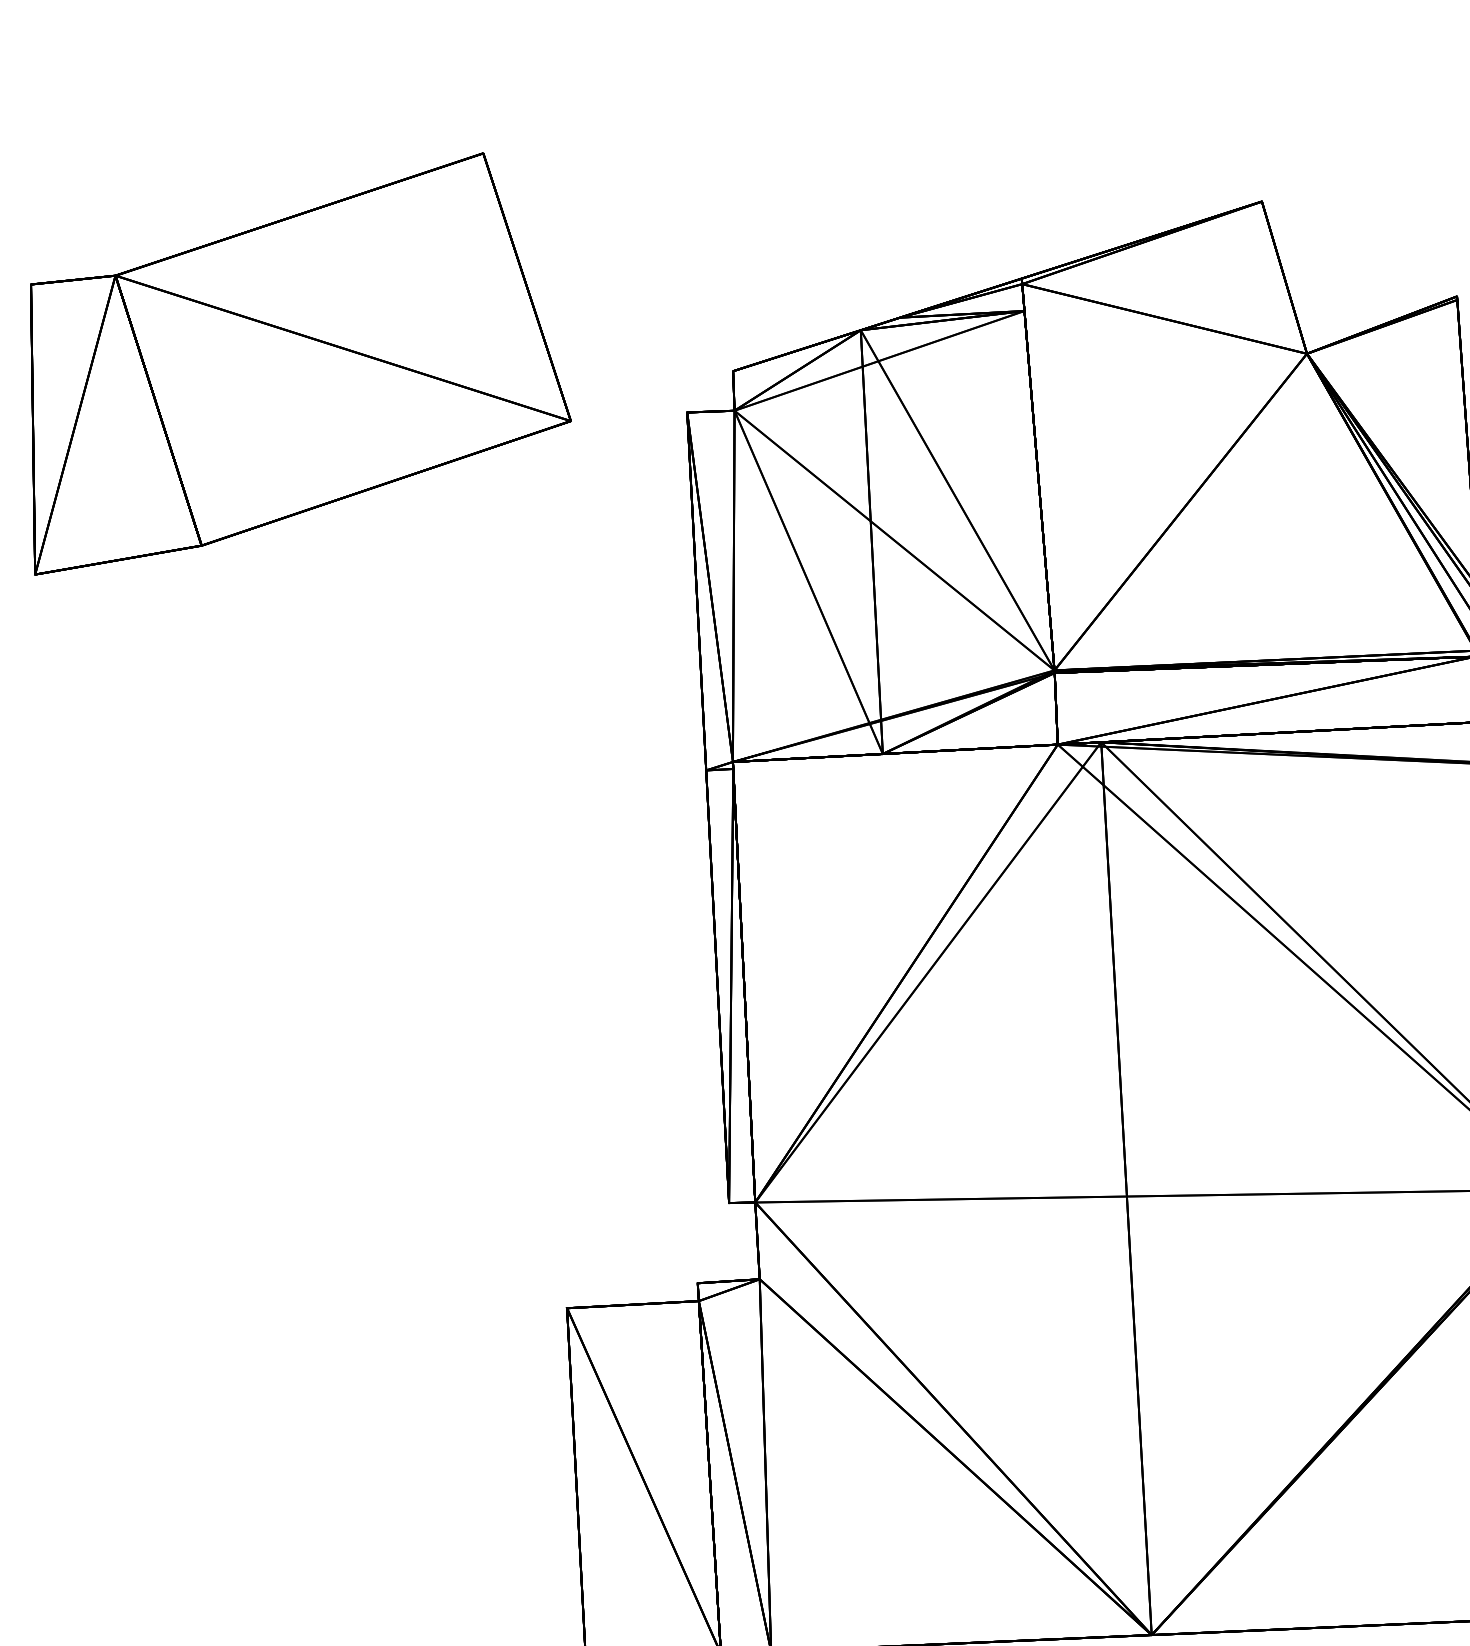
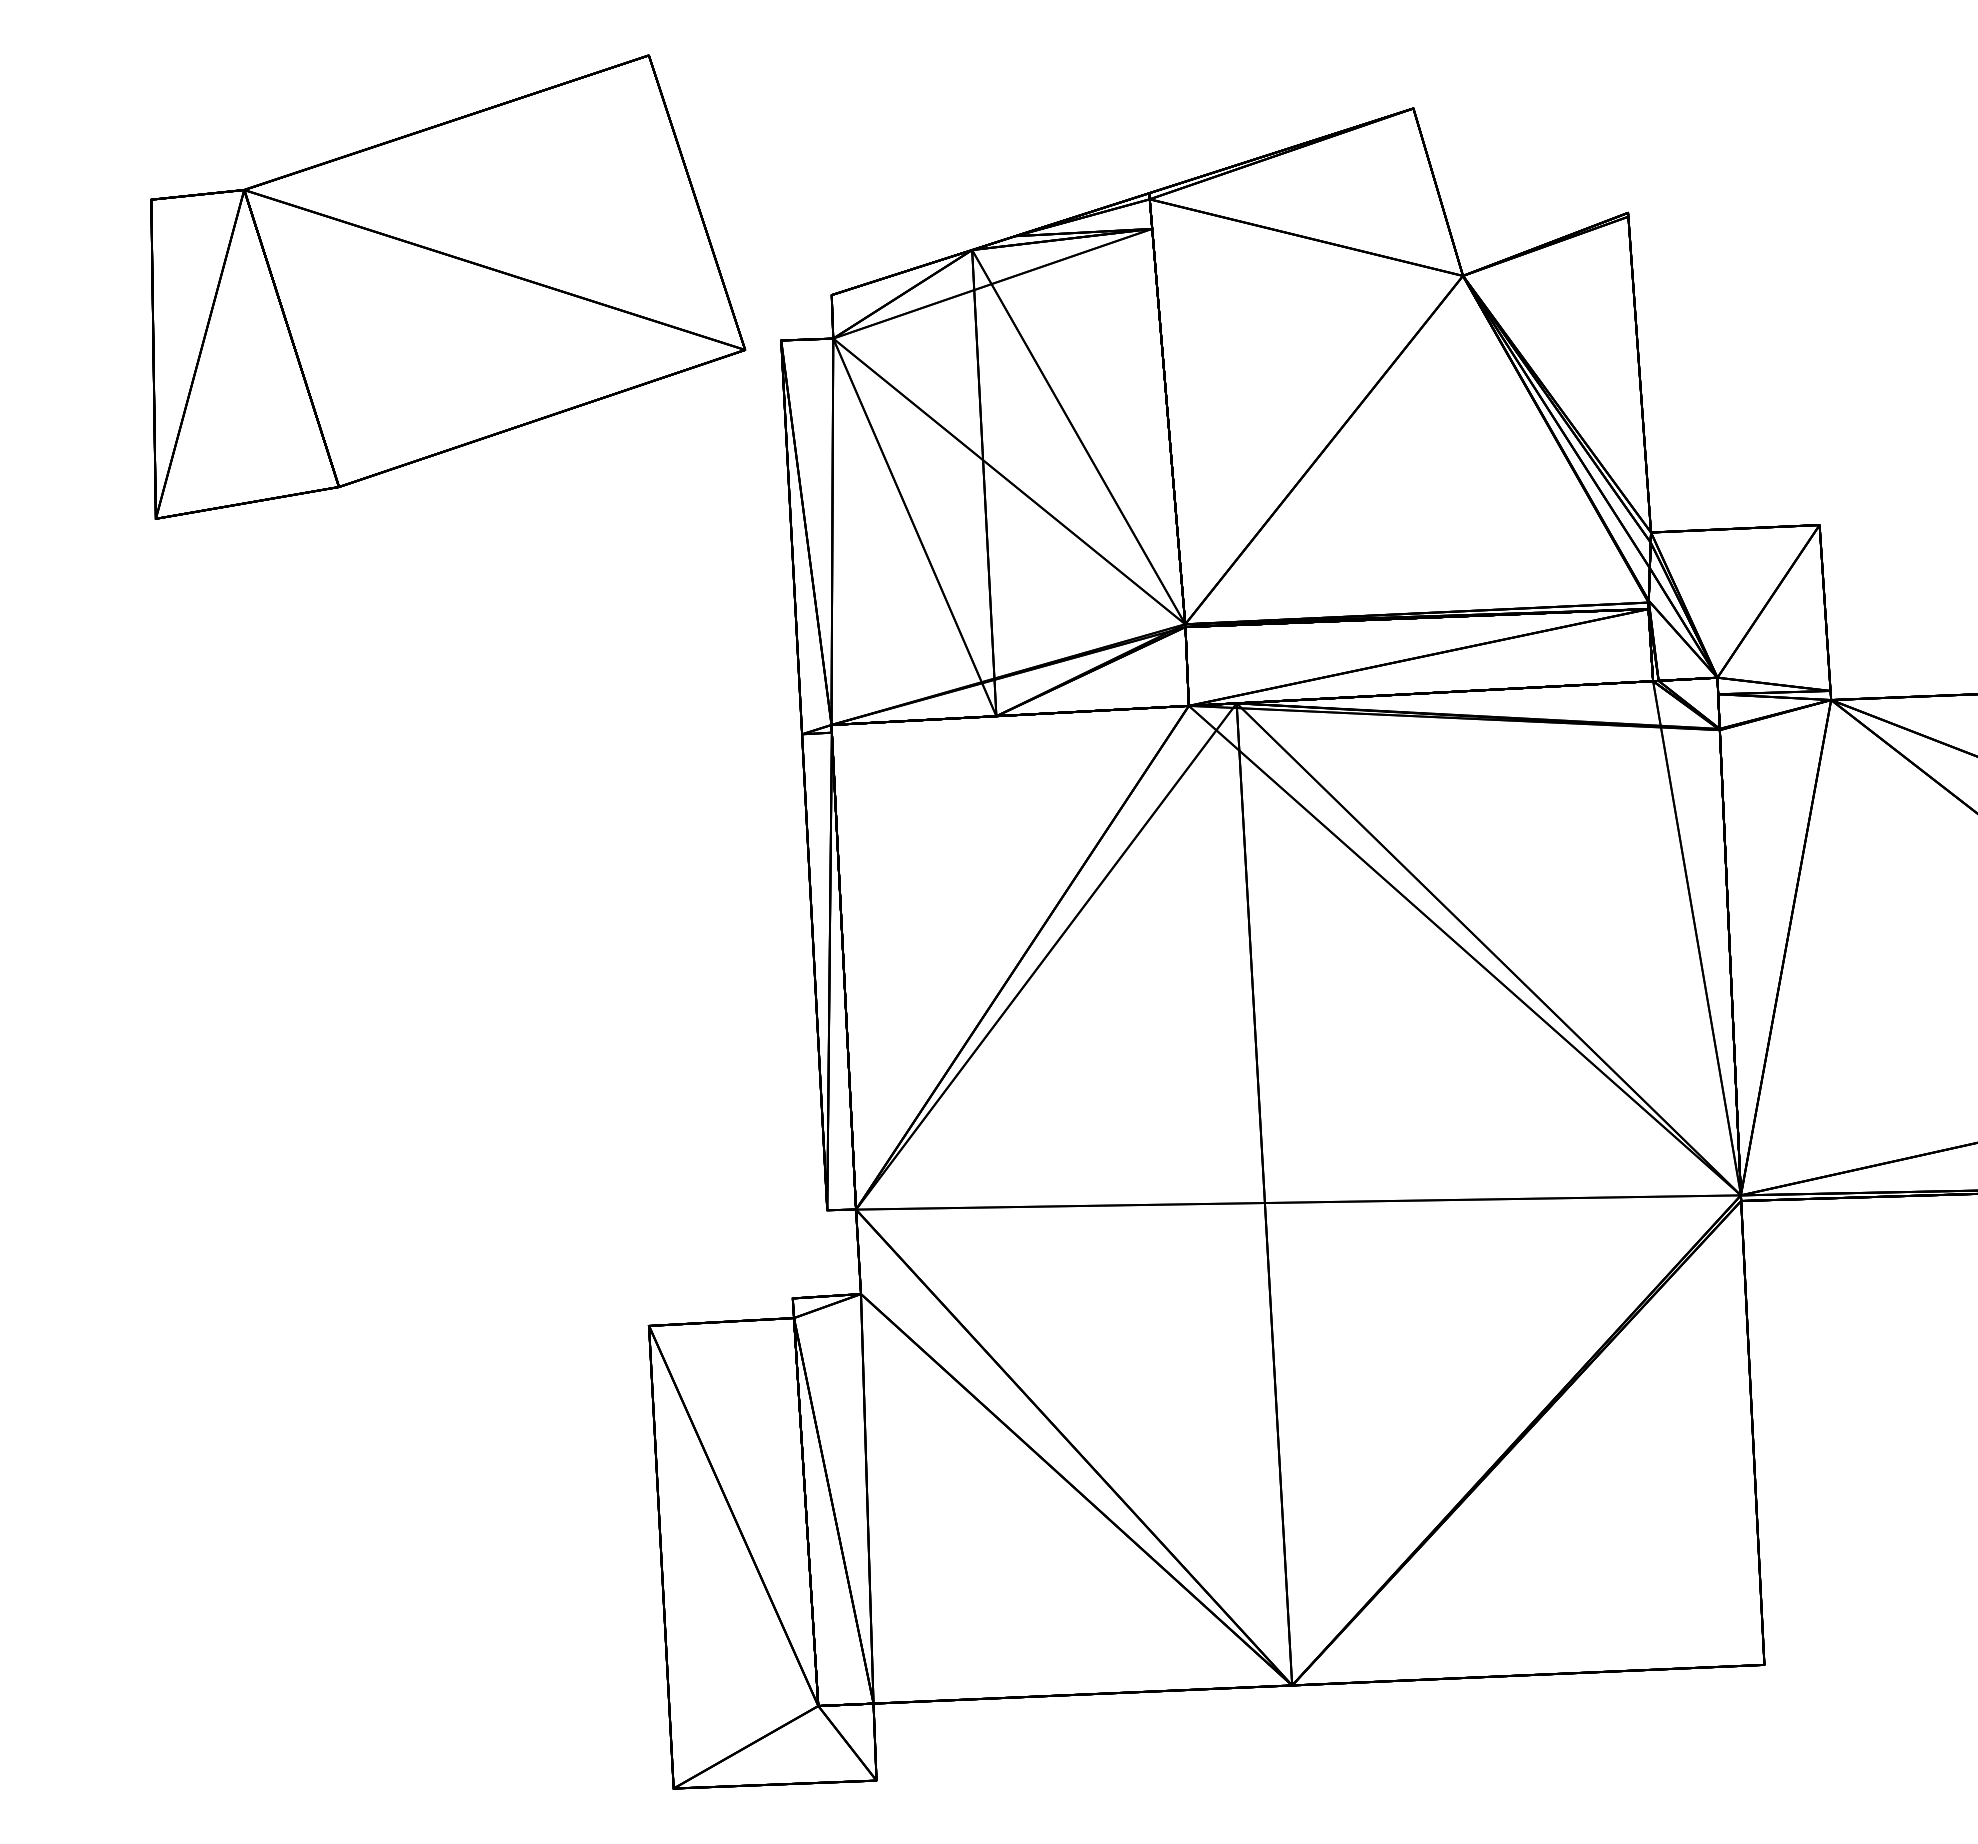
part: (301, 363) -> (448, 286), moved

